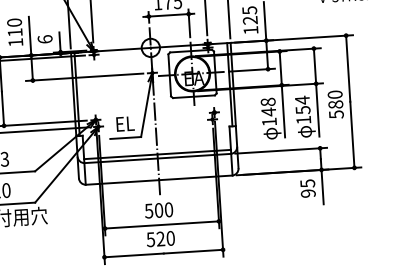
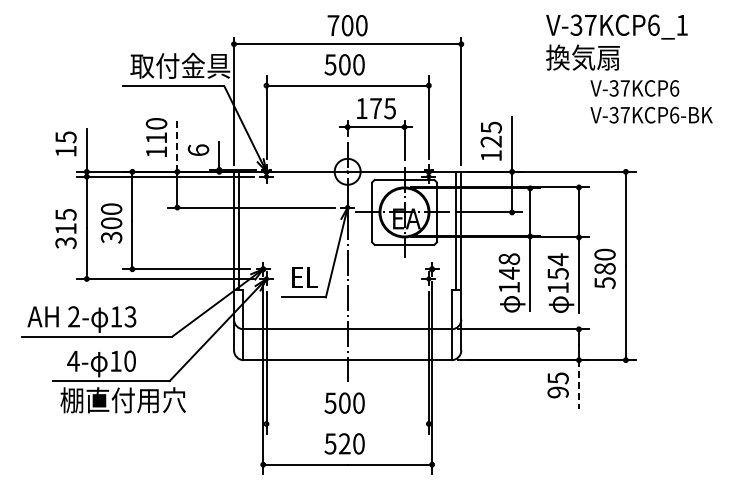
line: (30, 36) -> (177, 144), solid -> dashed
line: (157, 154) -> (347, 323), removed
line: (322, 187) -> (578, 384), solid -> dashed
line: (161, 224) -> (347, 423), removed

